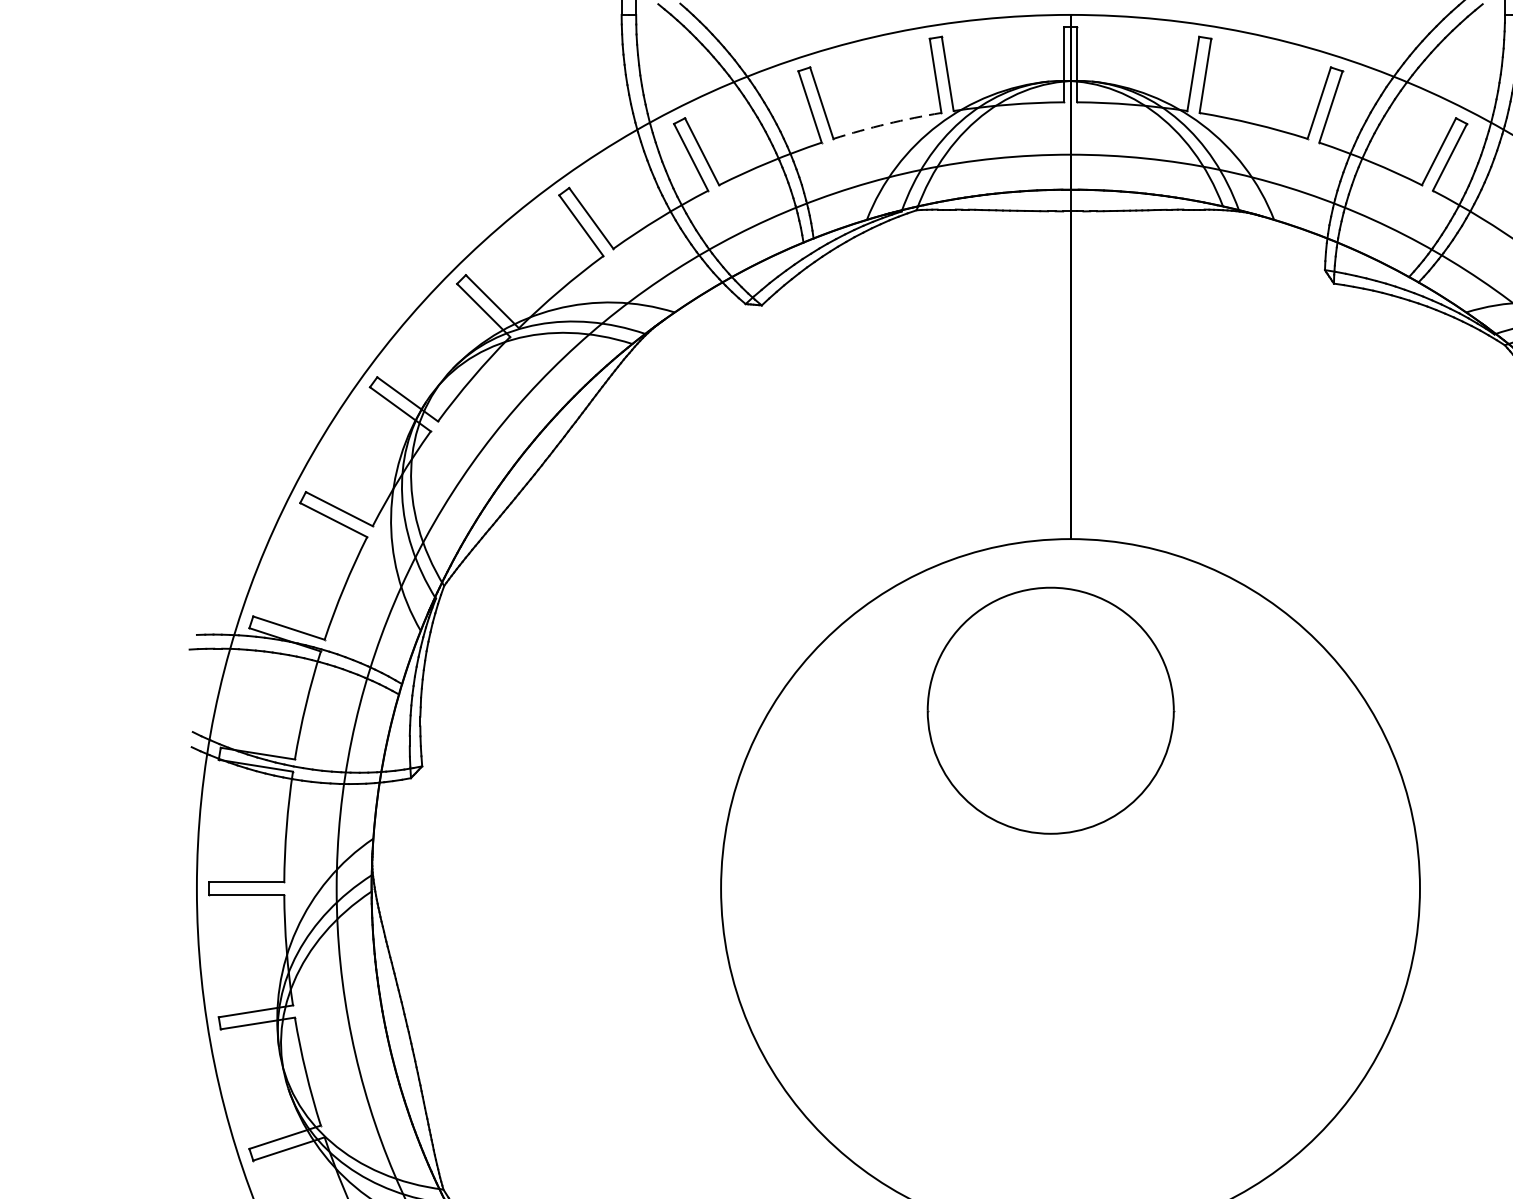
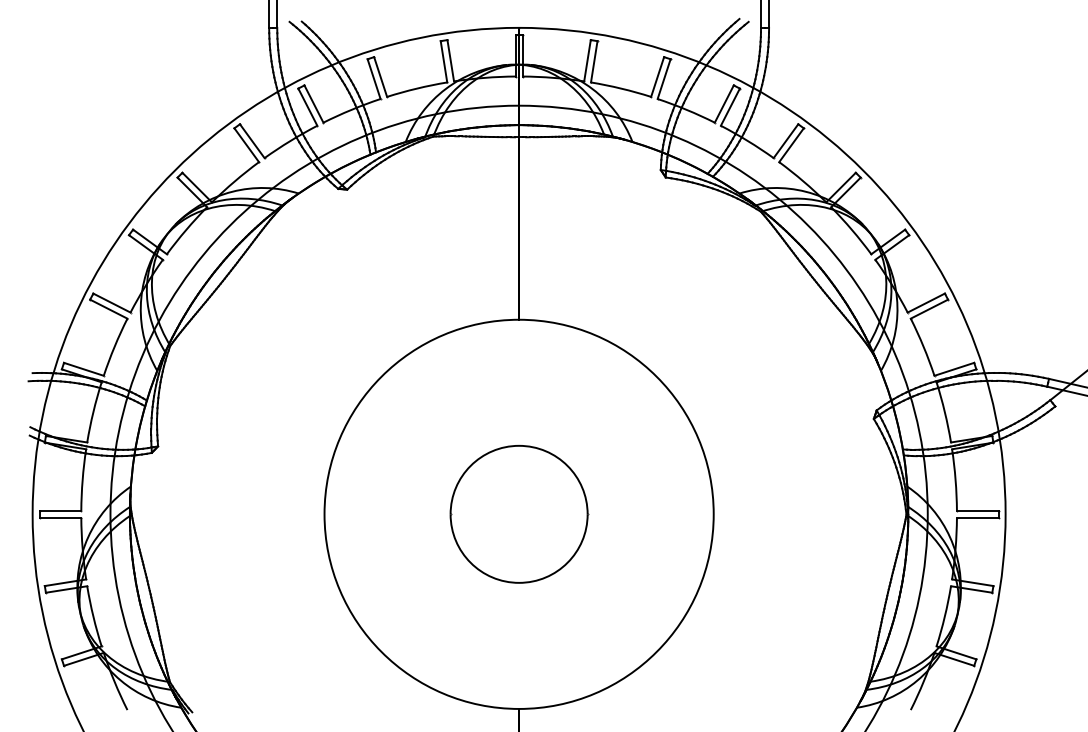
arc: (886, 123) -> (416, 88), dashed -> solid
part: (1051, 711) -> (519, 514), moved

